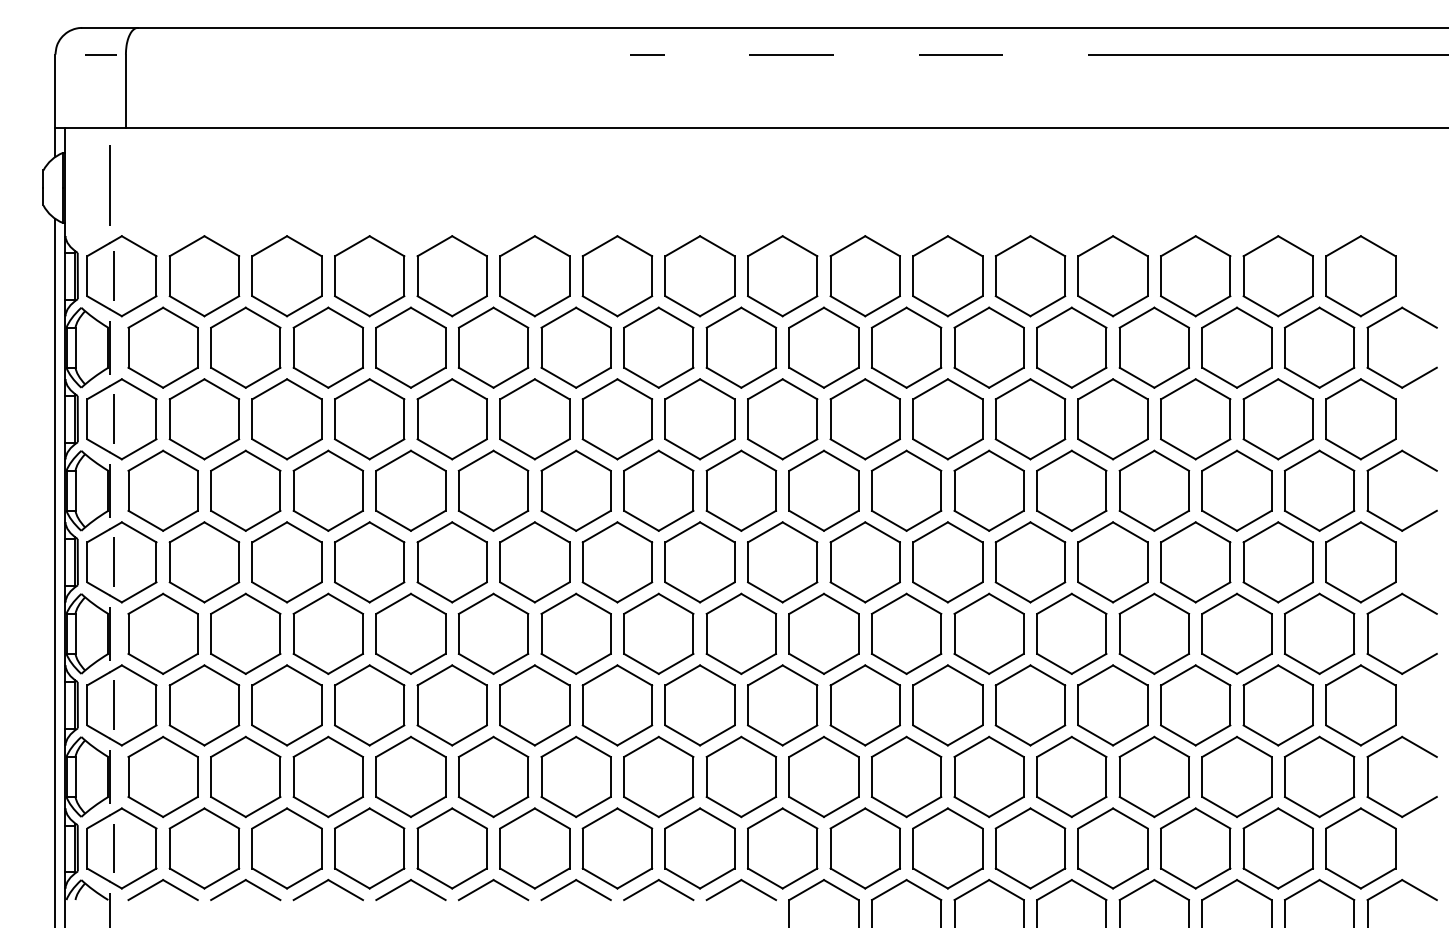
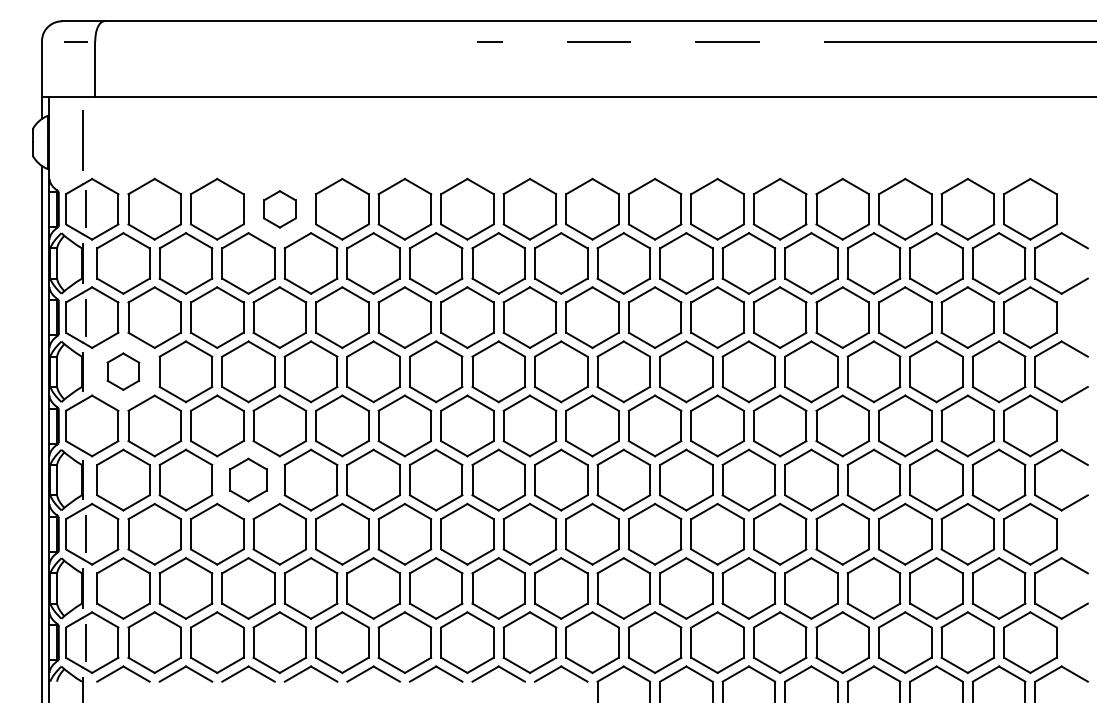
part: (369, 276) -> (279, 209), size x0.6
part: (162, 490) -> (122, 371), size x0.6
line: (114, 562) -> (86, 426), removed
part: (327, 633) -> (247, 479), size x0.7

